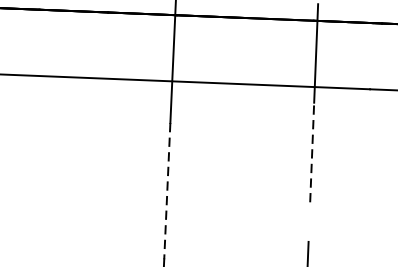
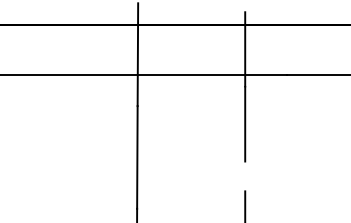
line: (312, 151) -> (245, 123), dashed -> solid
line: (167, 191) -> (137, 157), dashed -> solid

